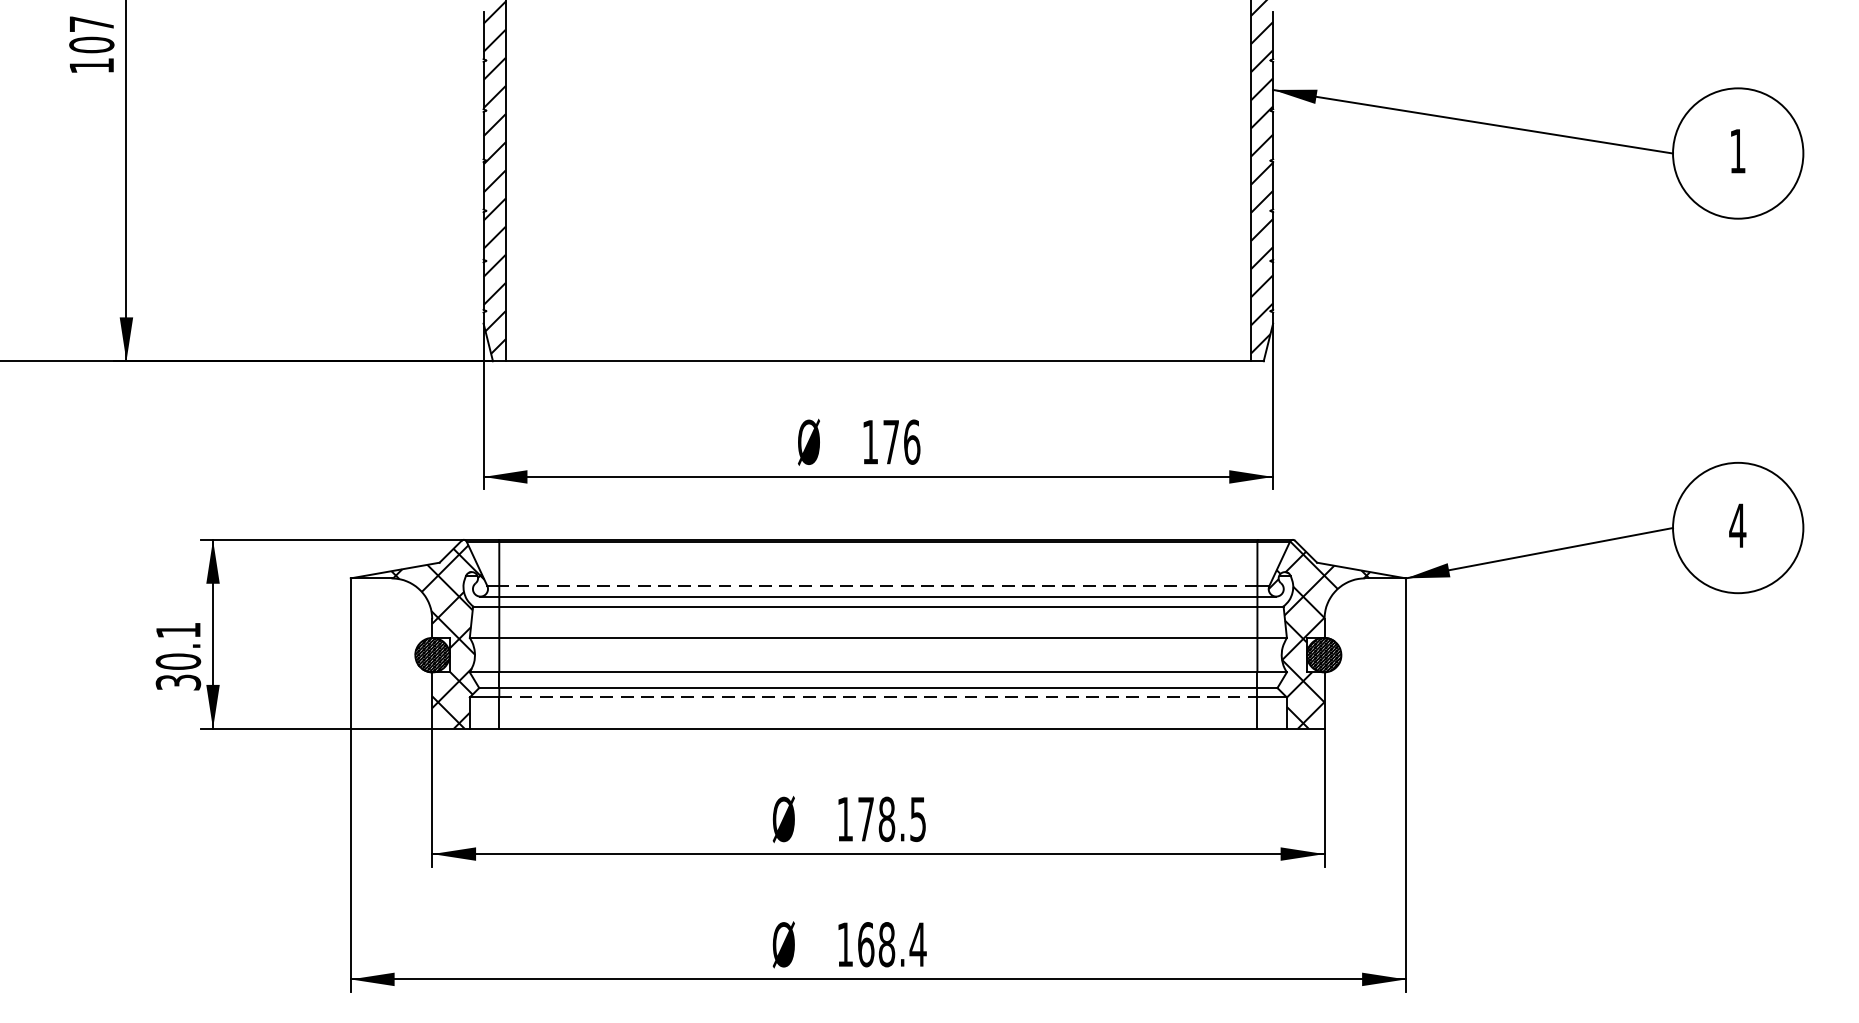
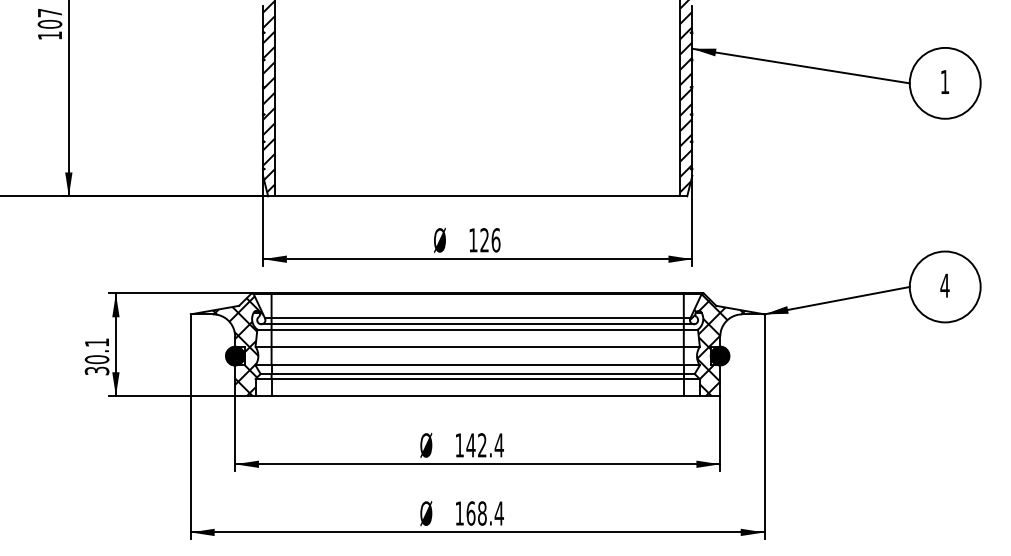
text: (890, 442) -> (484, 240), 176 -> 126
line: (878, 585) -> (477, 318), dashed -> solid
line: (879, 698) -> (478, 379), dashed -> solid
text: (890, 819) -> (484, 445), 178.5 -> 142.4

